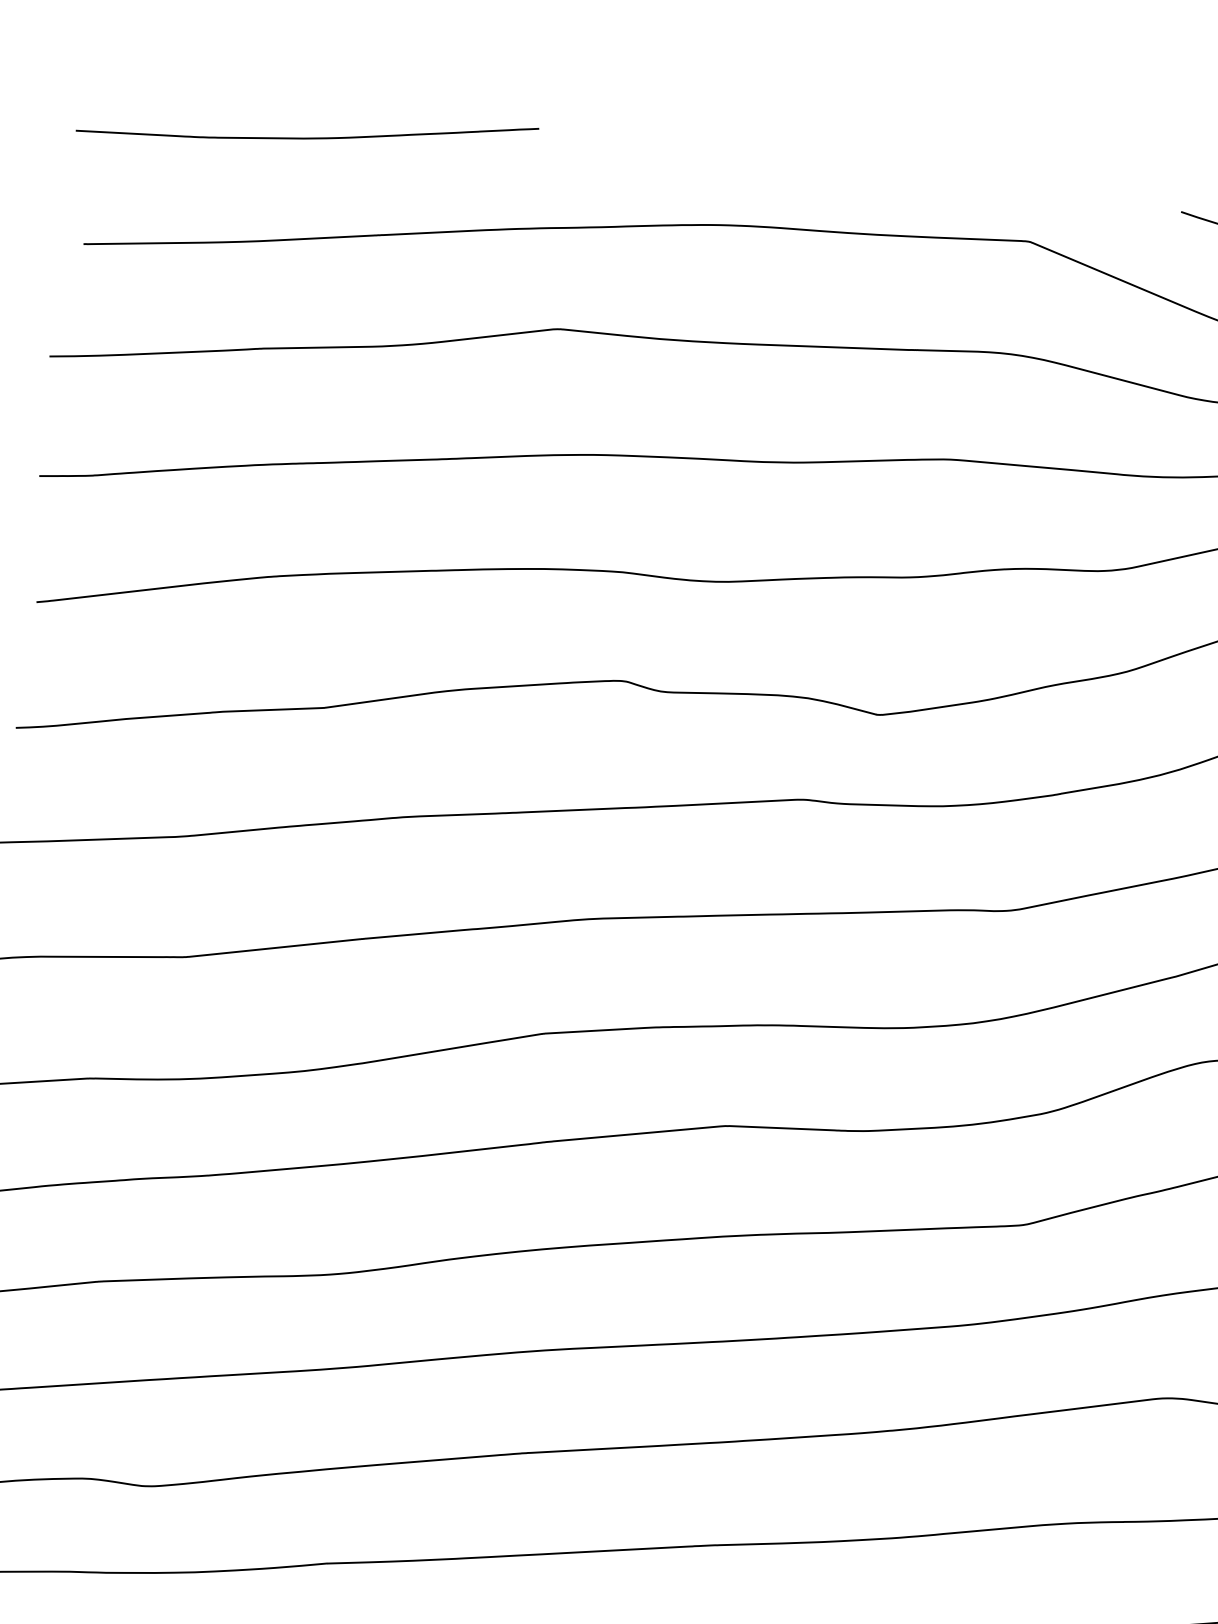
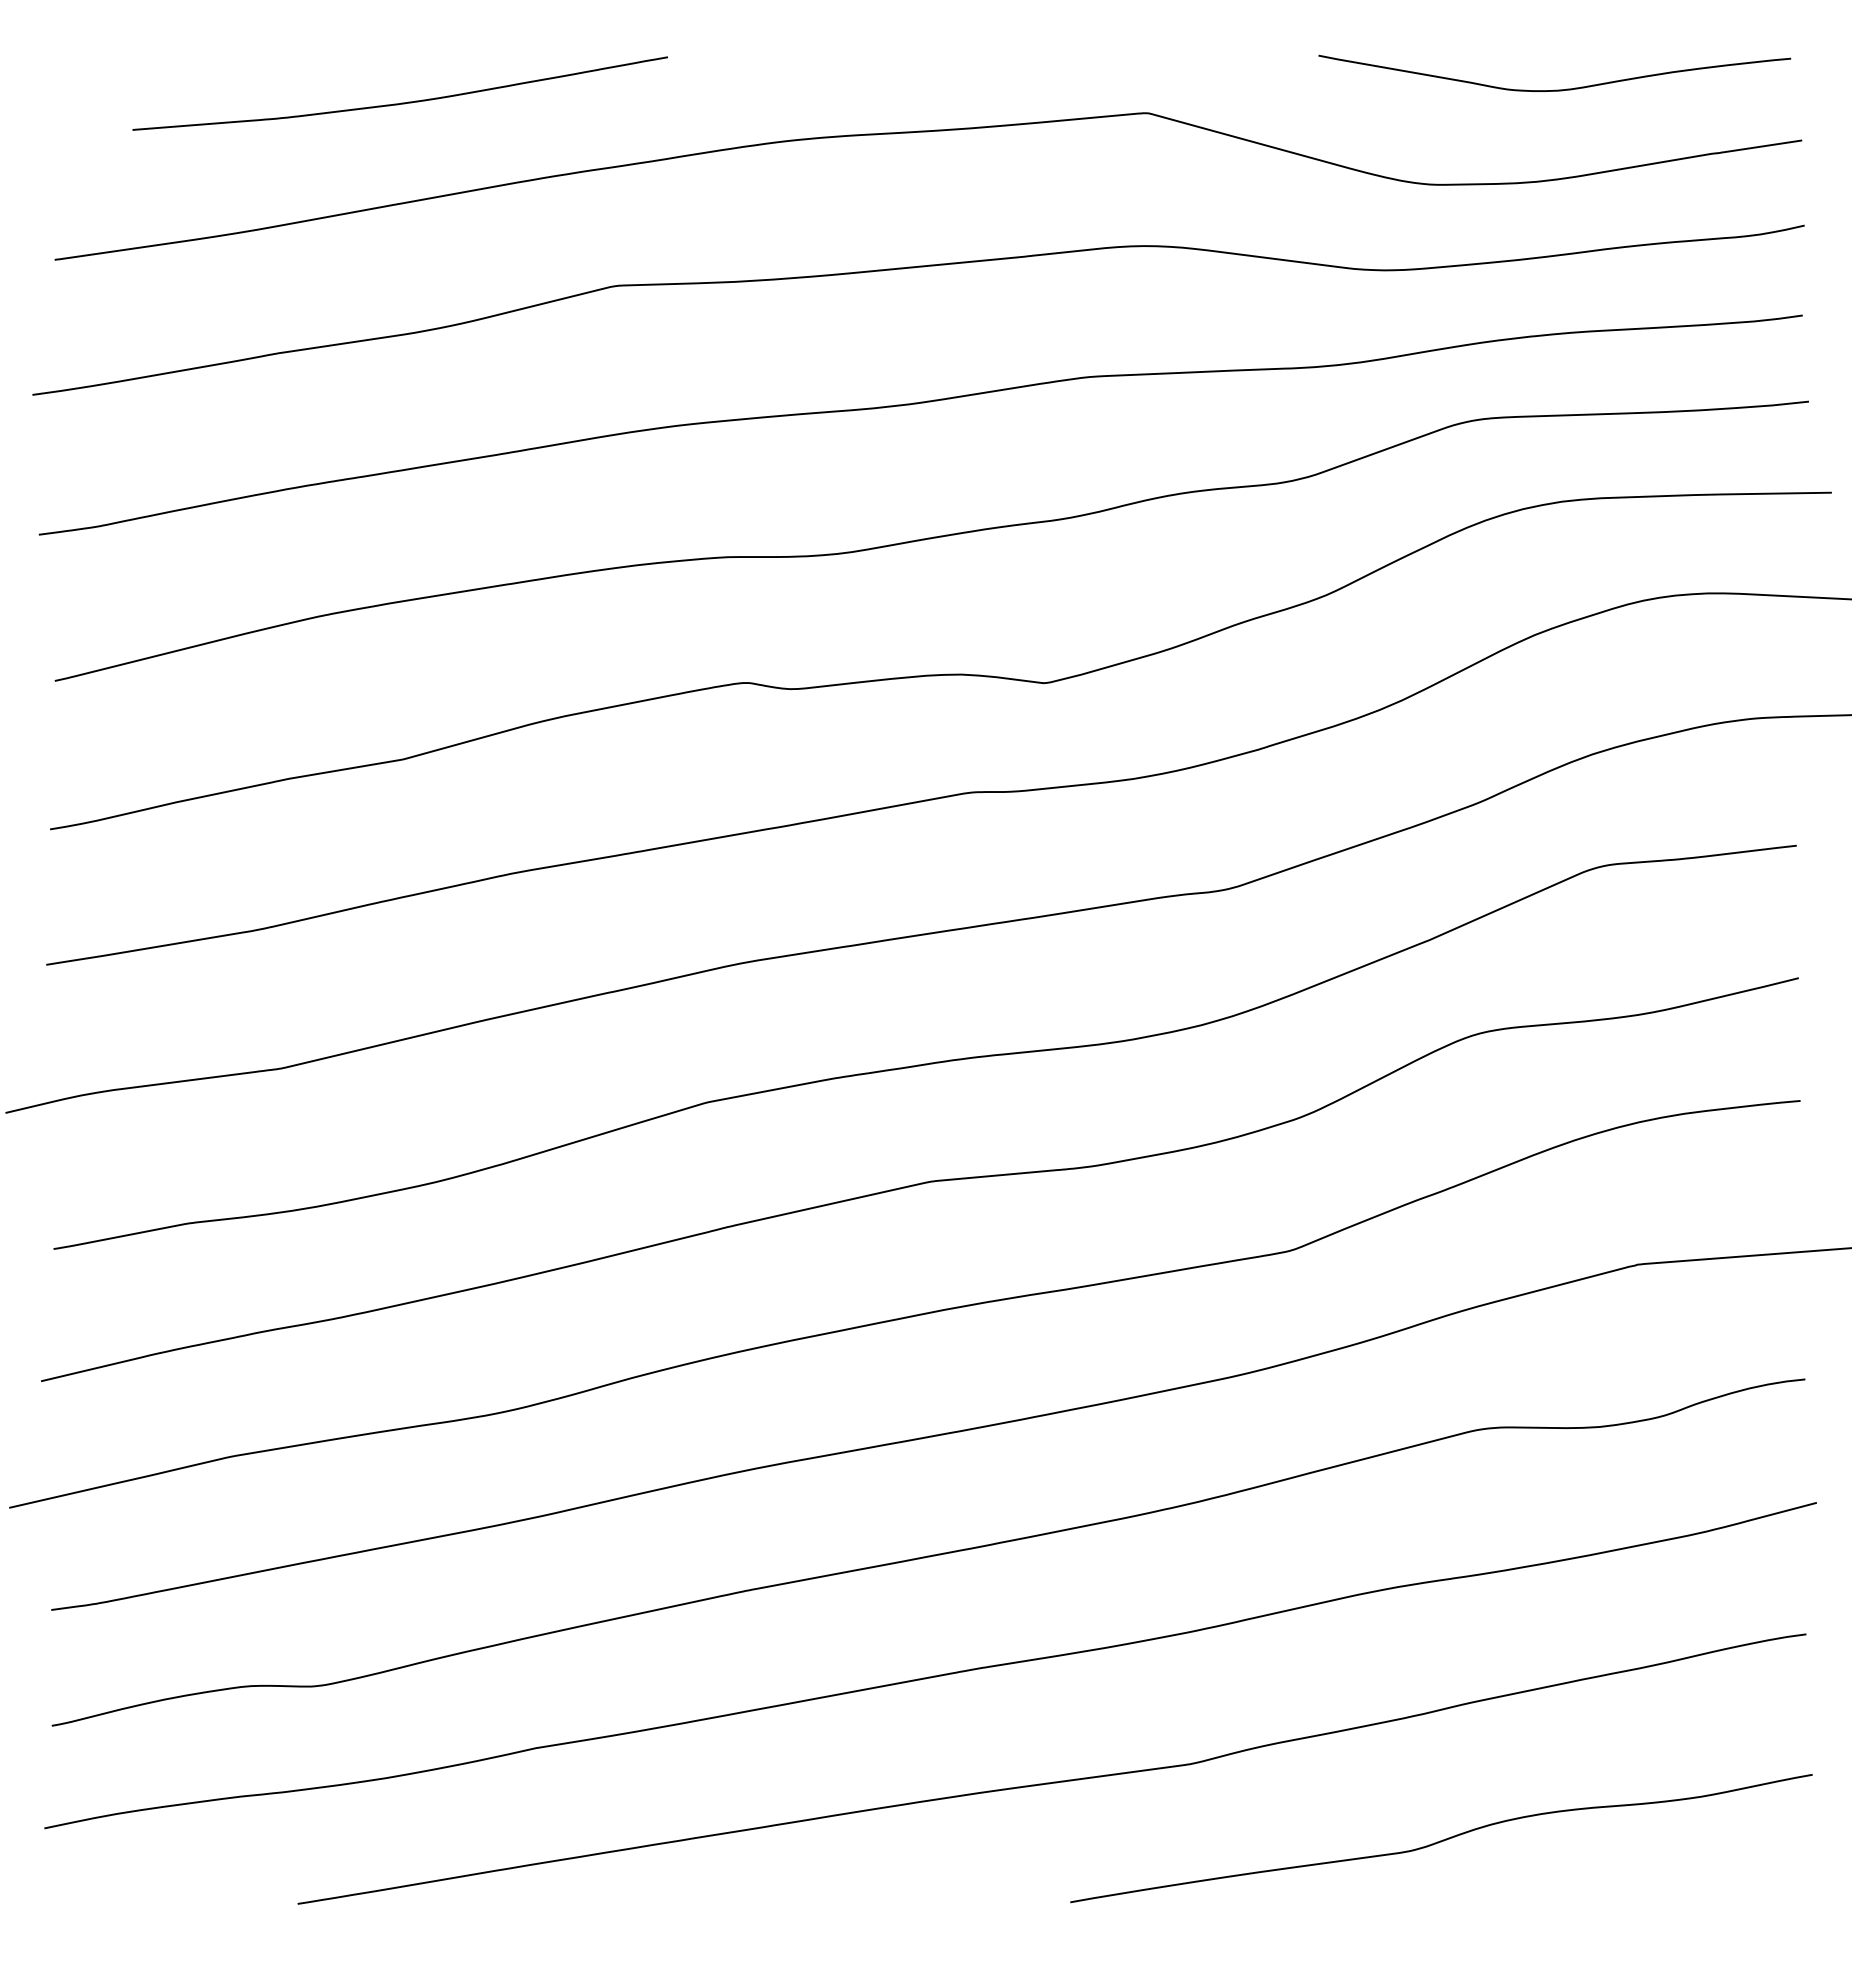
curve: (307, 137) -> (401, 102), moved

